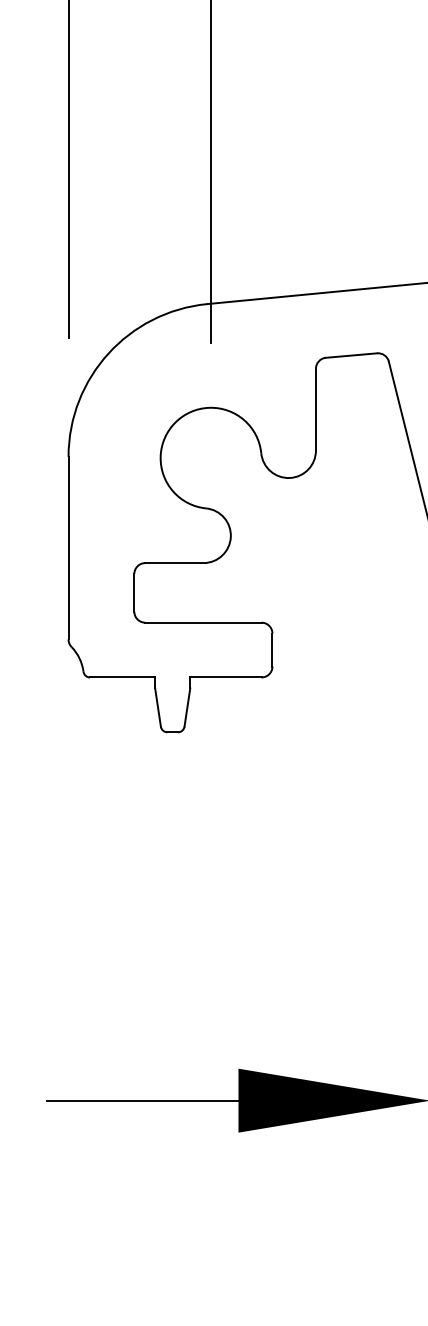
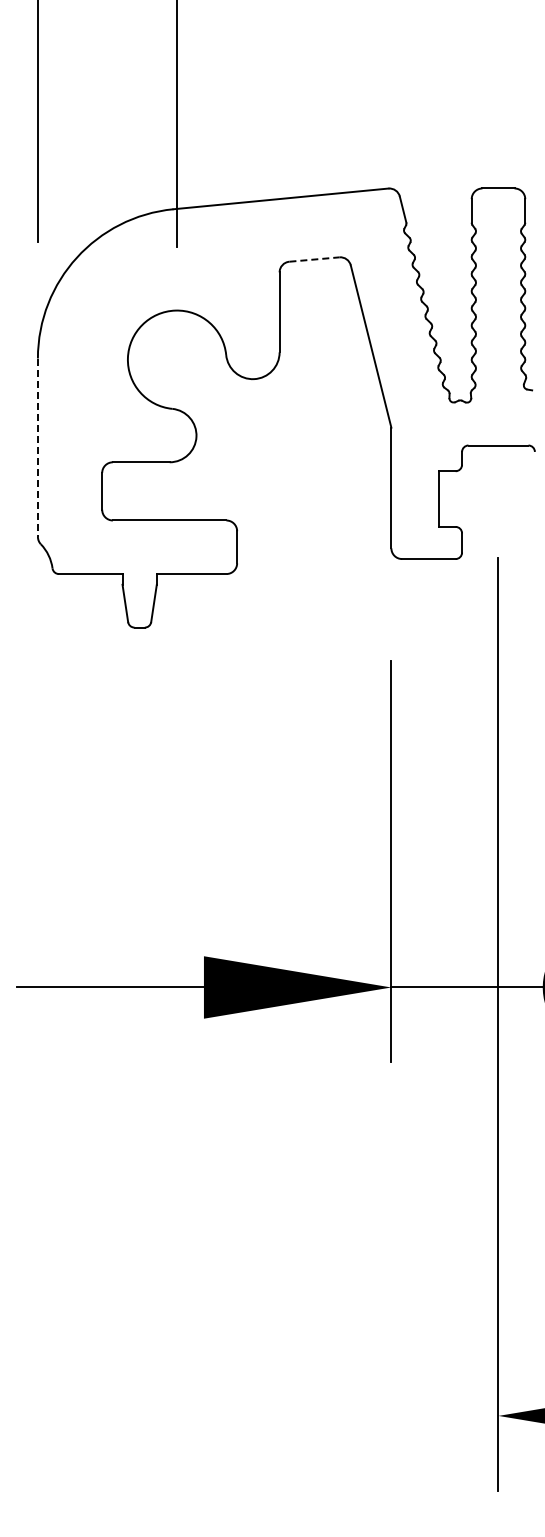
line: (351, 355) -> (314, 259), solid -> dashed
line: (68, 548) -> (37, 448), solid -> dashed

